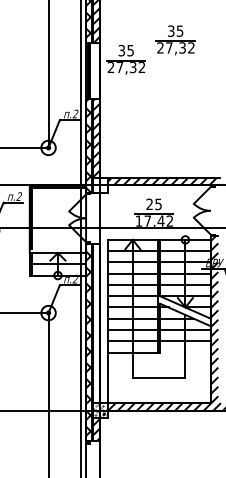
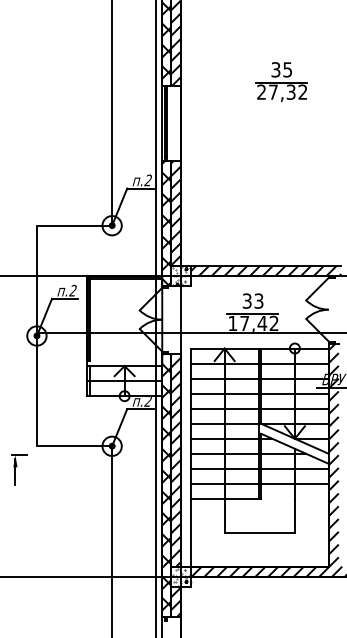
part: (125, 60) -> (215, 108), removed
hatch: (100, 185) -> (181, 276), added
text: (153, 203) -> (252, 300), 25 -> 33
hatch: (96, 322) -> (175, 459), added

